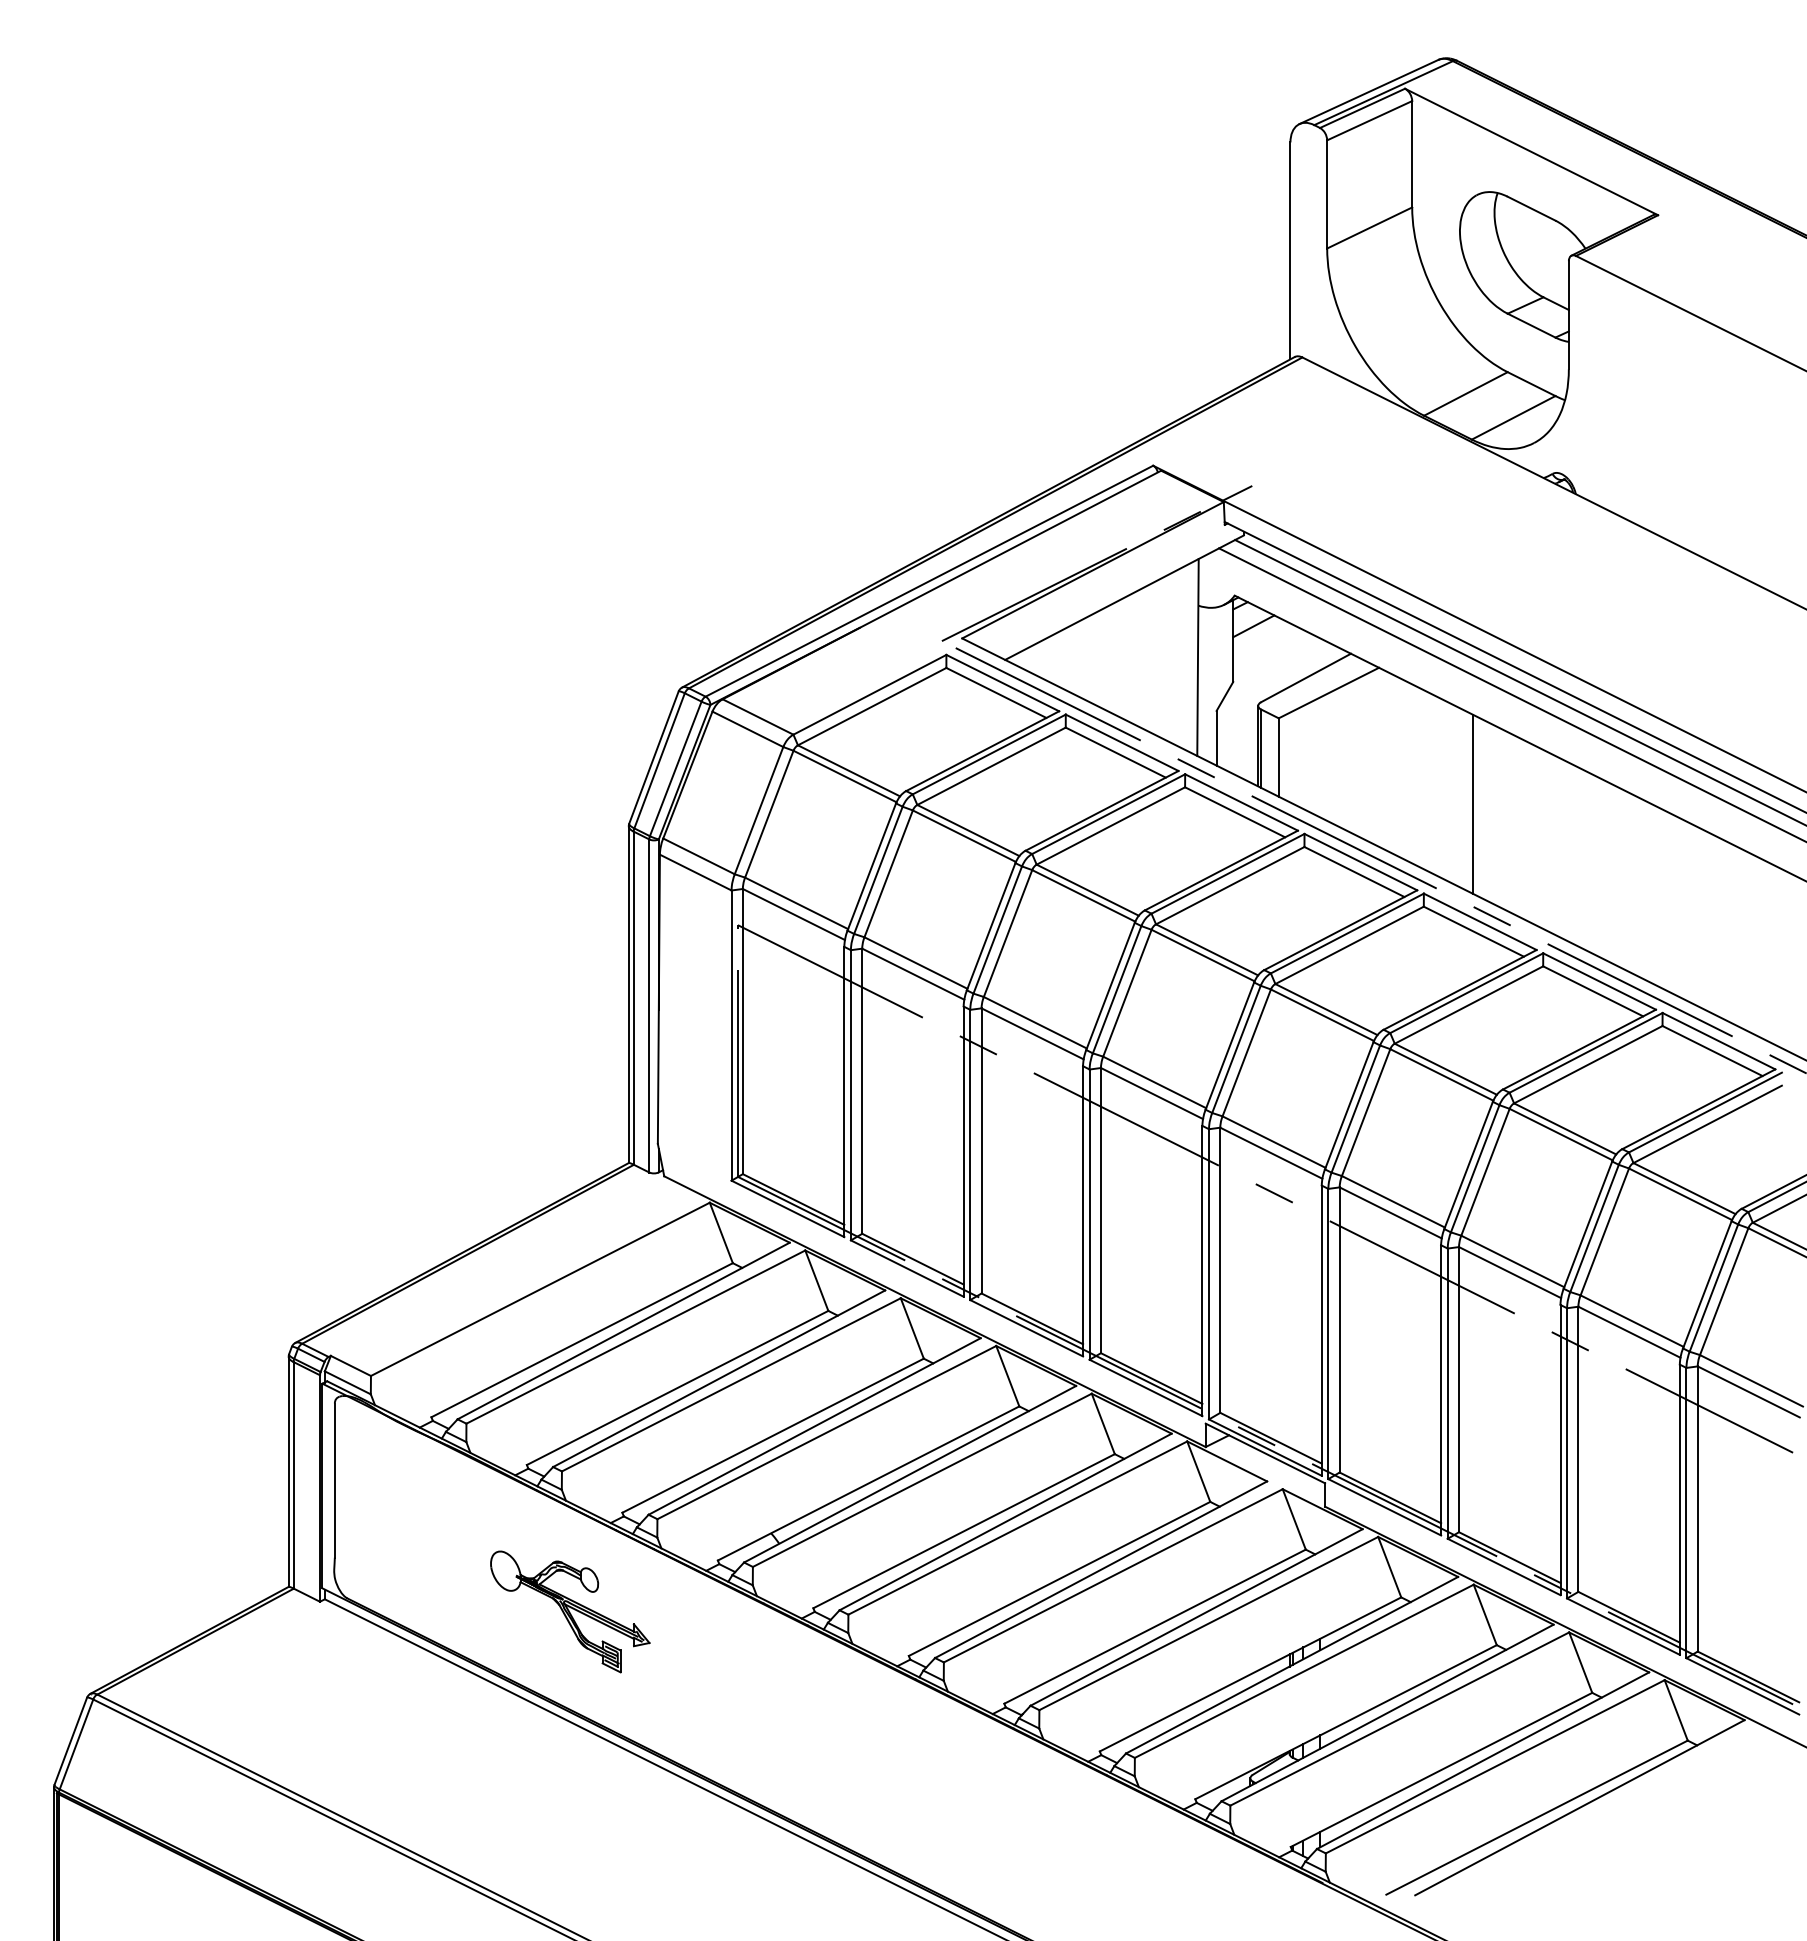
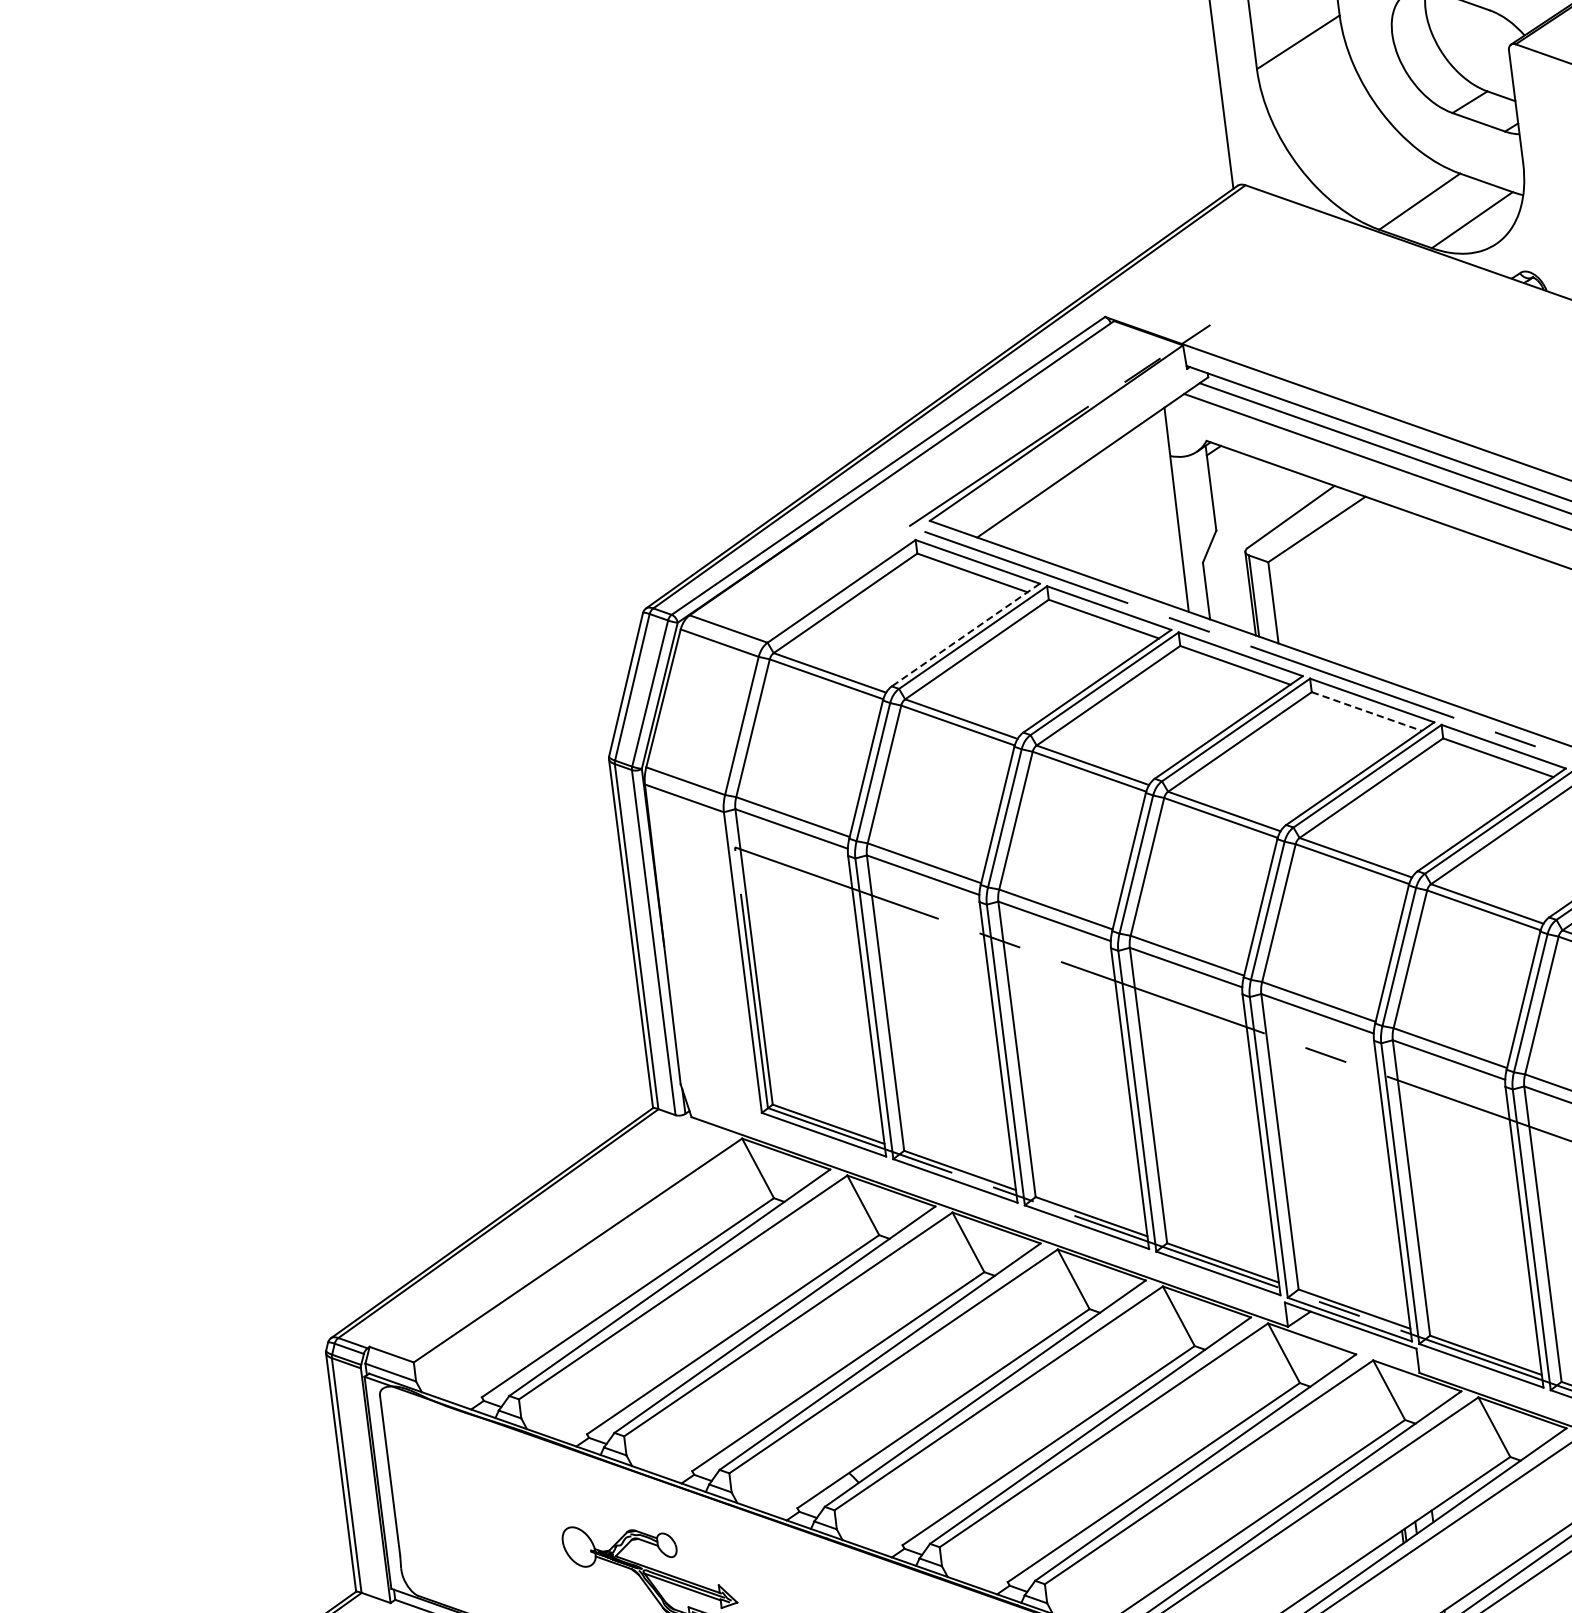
line: (1253, 626) -> (1230, 470), removed
line: (982, 751) -> (965, 635), solid -> dashed
line: (1473, 803) -> (1481, 625), removed
line: (1354, 872) -> (1366, 712), solid -> dashed

